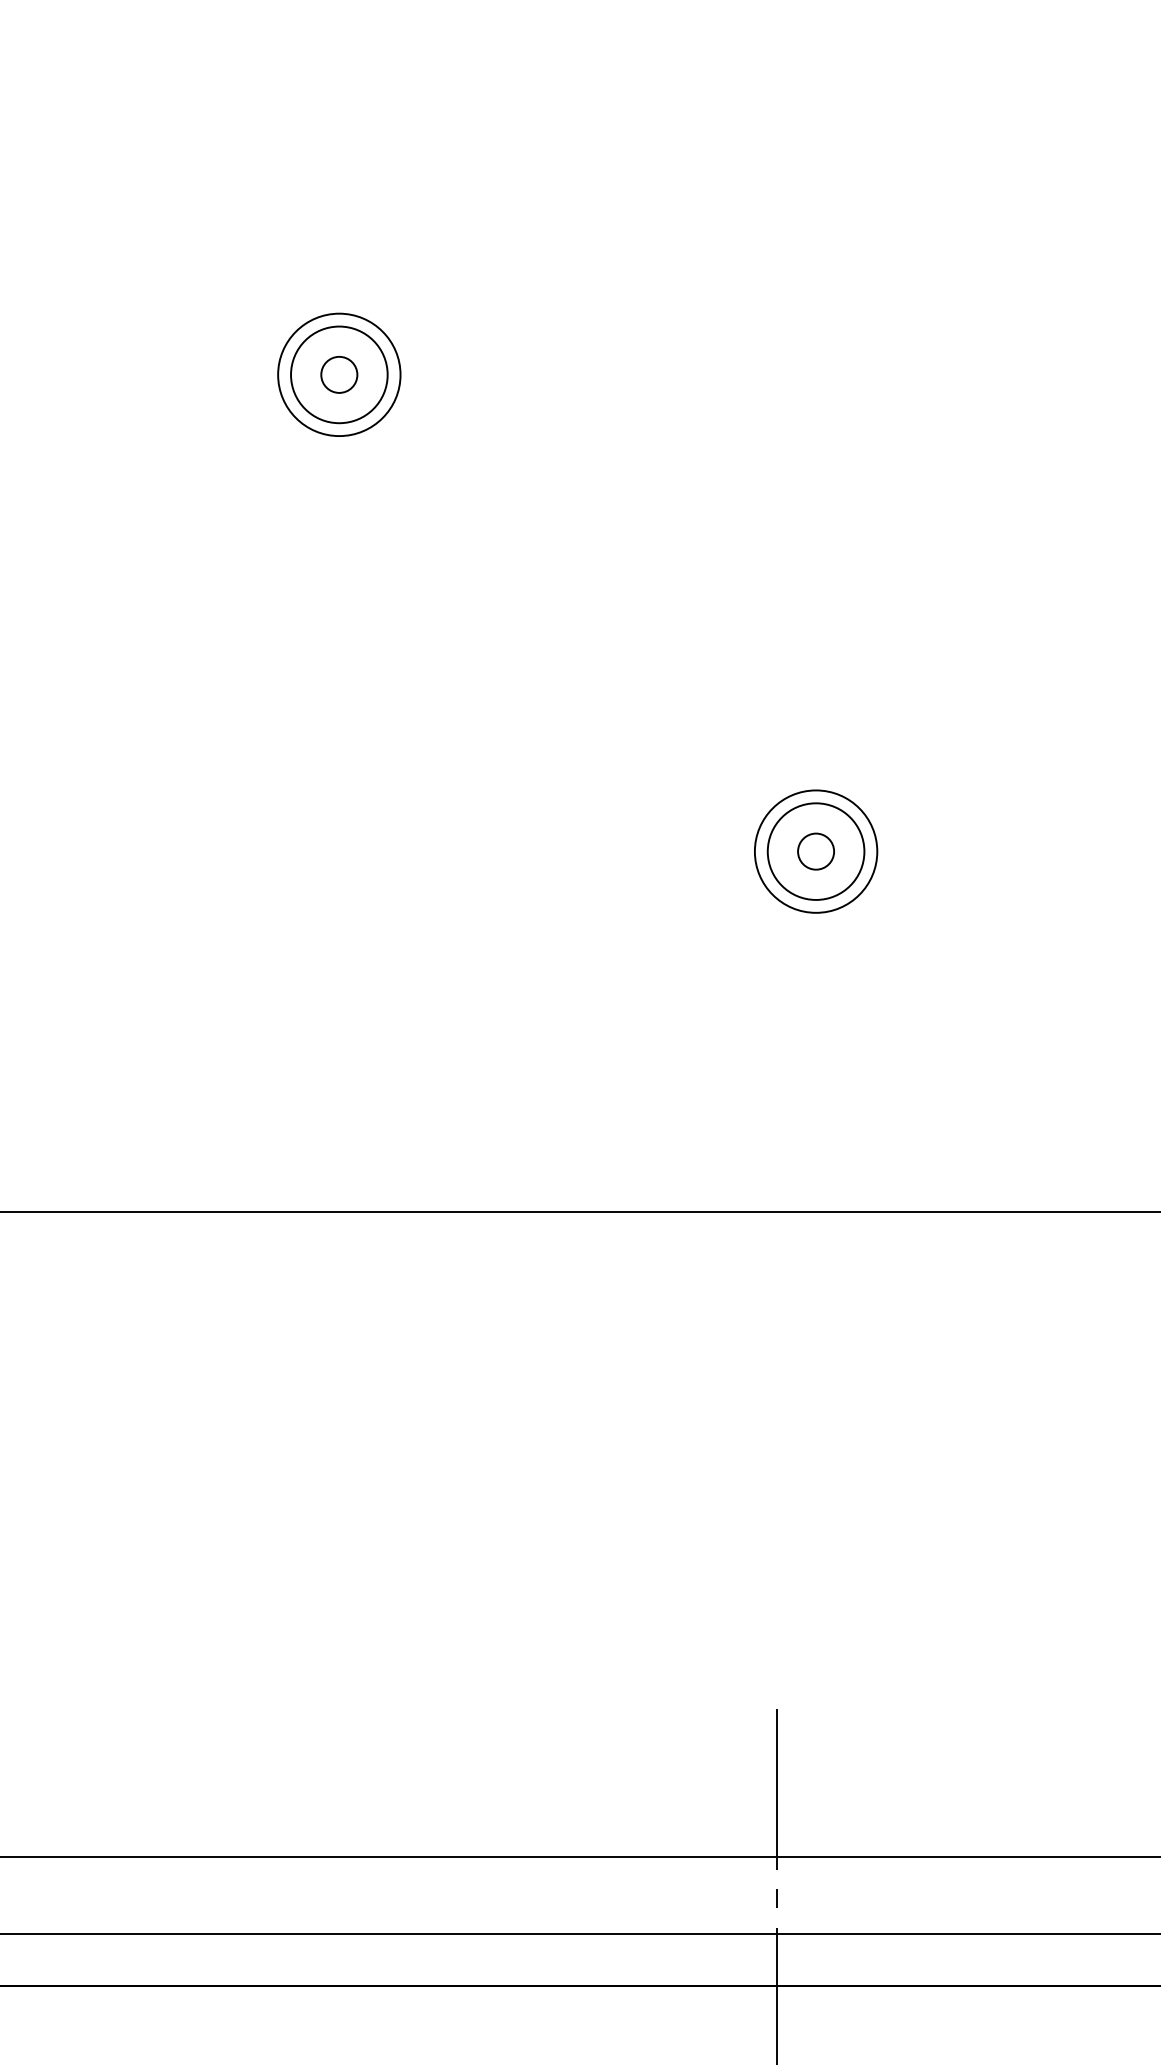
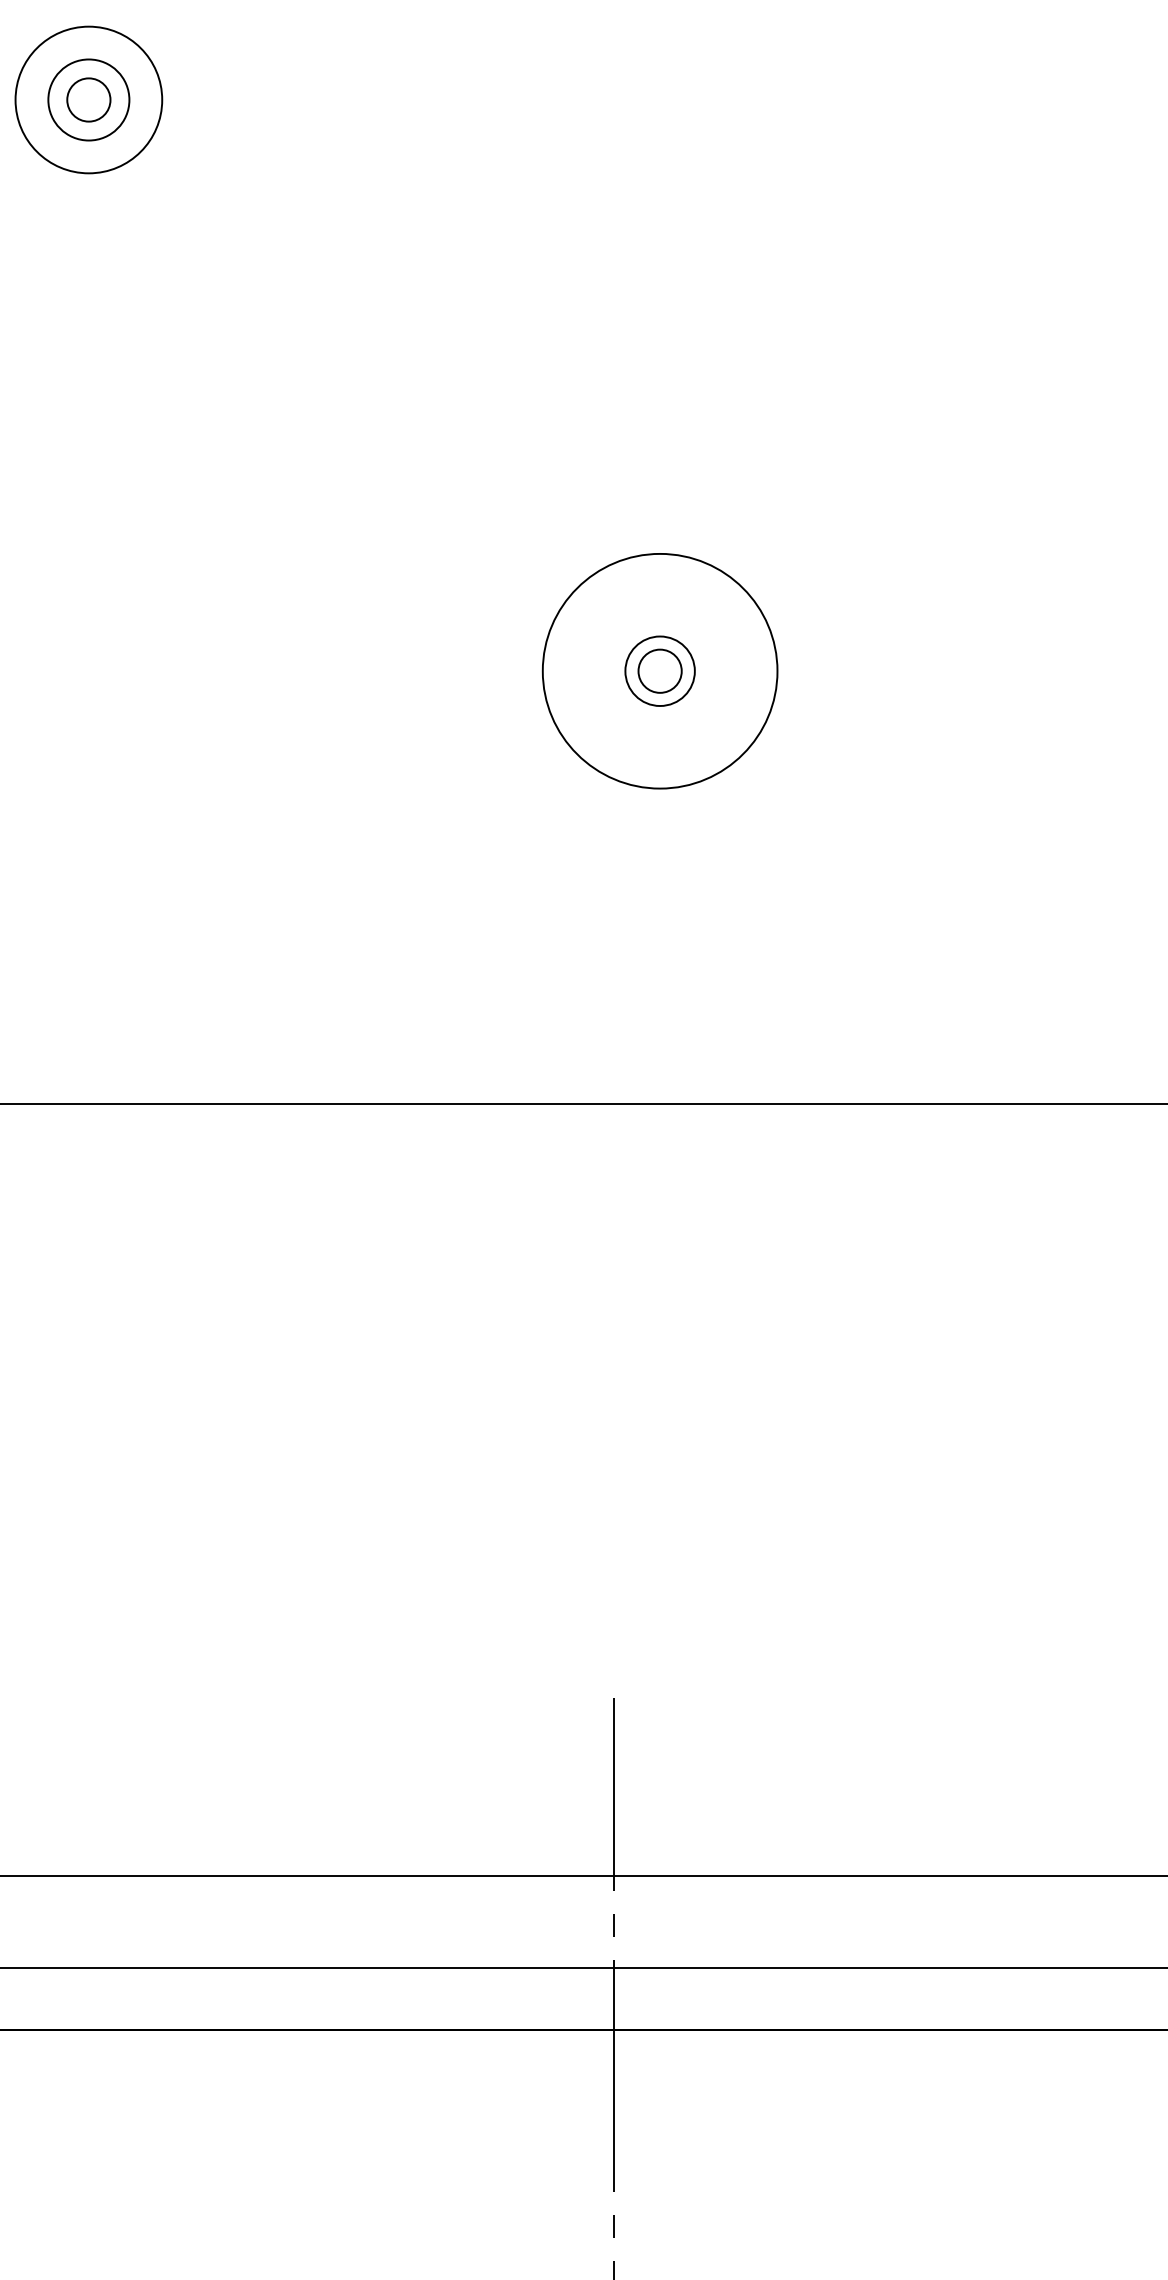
circle: (339, 374) -> (89, 99), size x0.7
circle: (815, 851) -> (659, 671), size x0.6
circle: (815, 851) -> (659, 671), size x1.6

